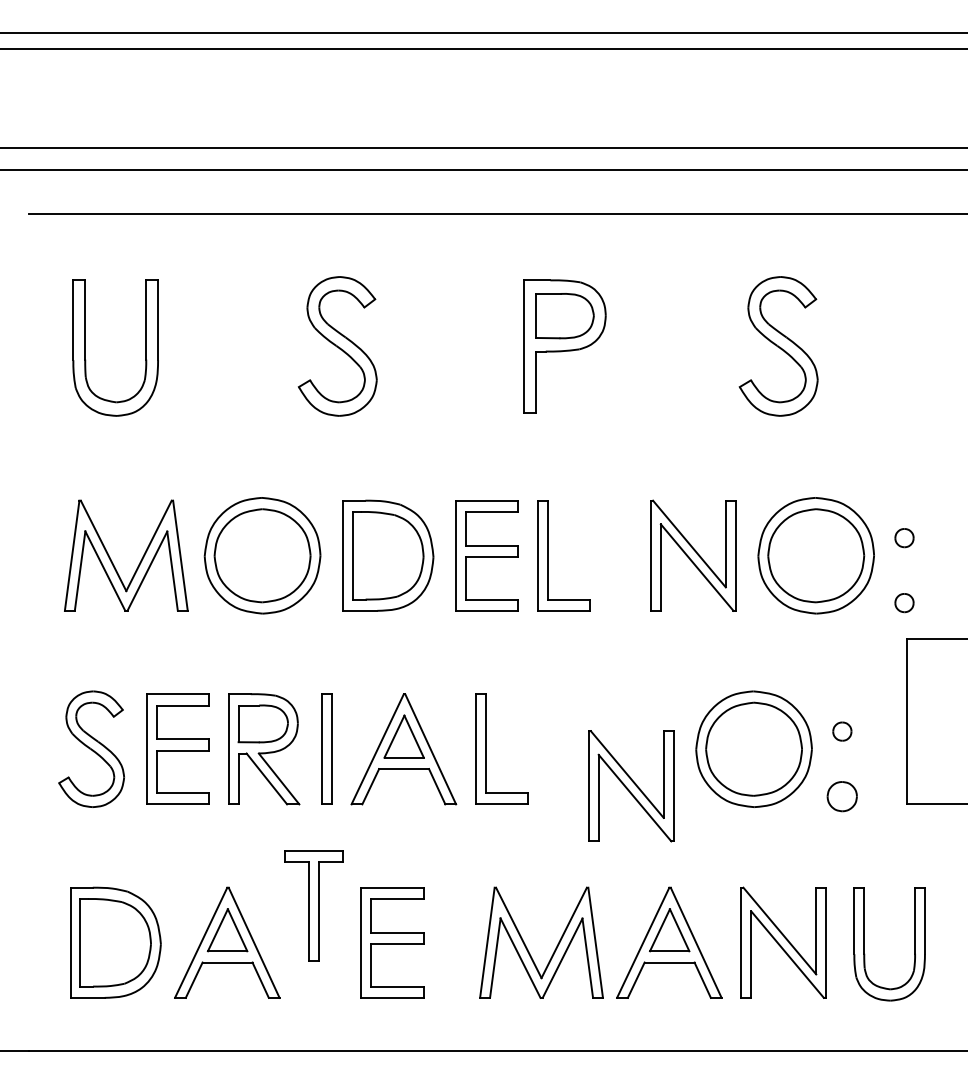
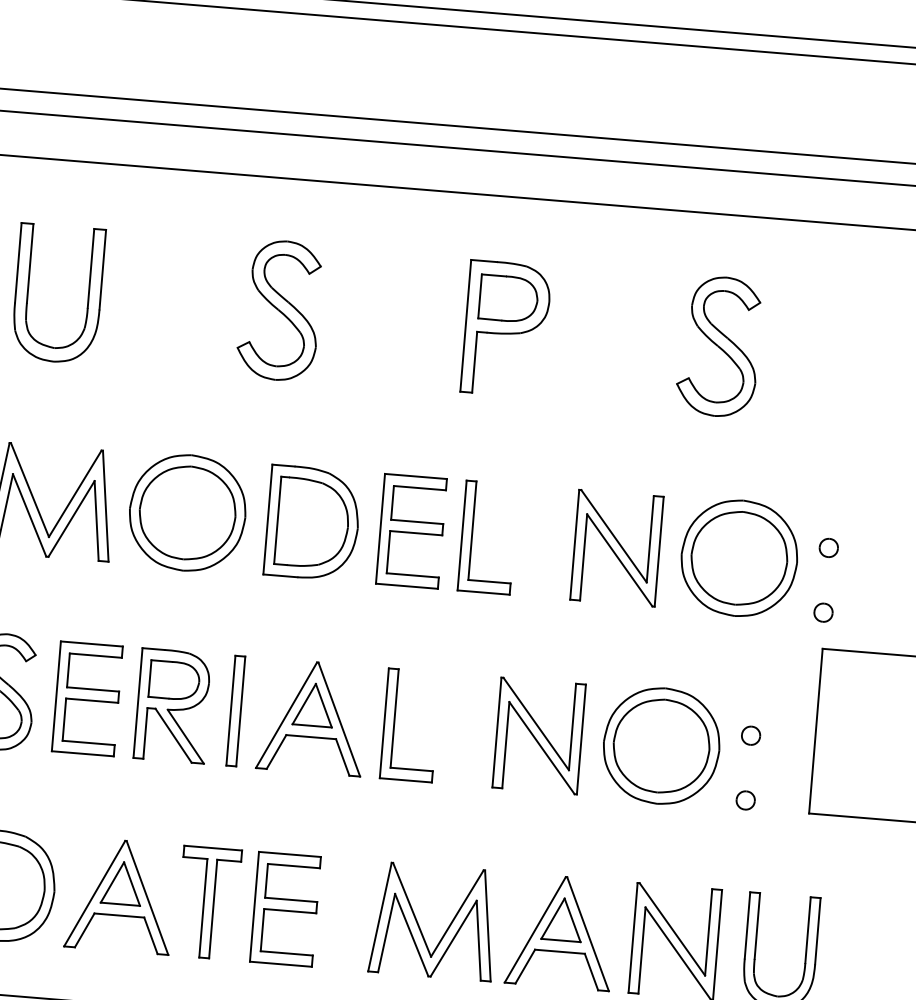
part: (631, 786) -> (539, 736), moved
part: (842, 796) -> (745, 800), size x0.62
part: (313, 905) -> (208, 902), moved

